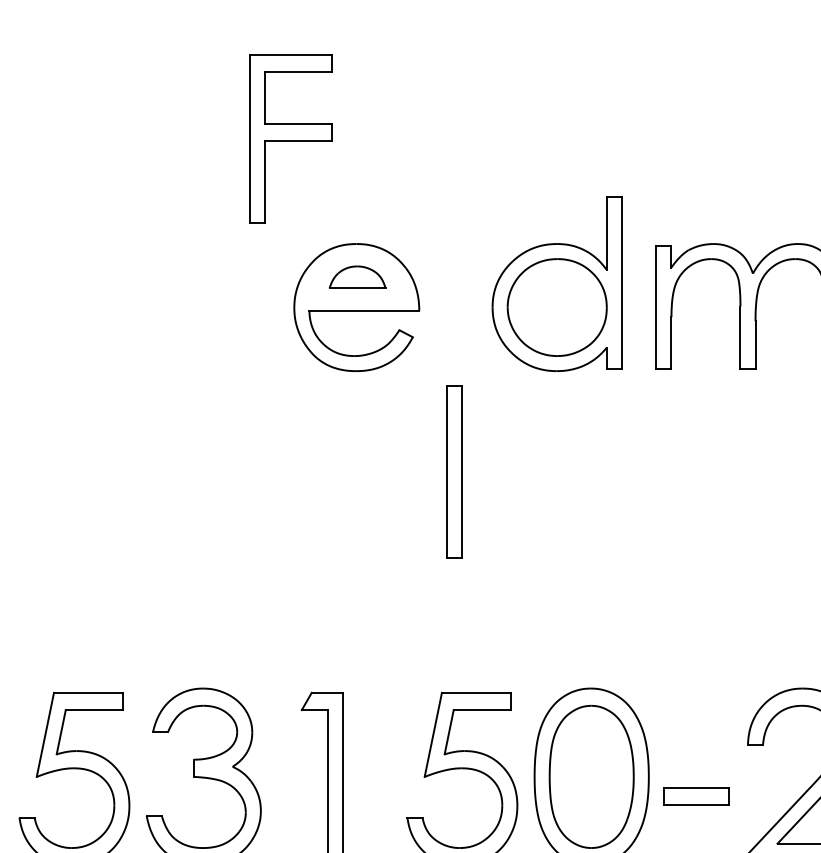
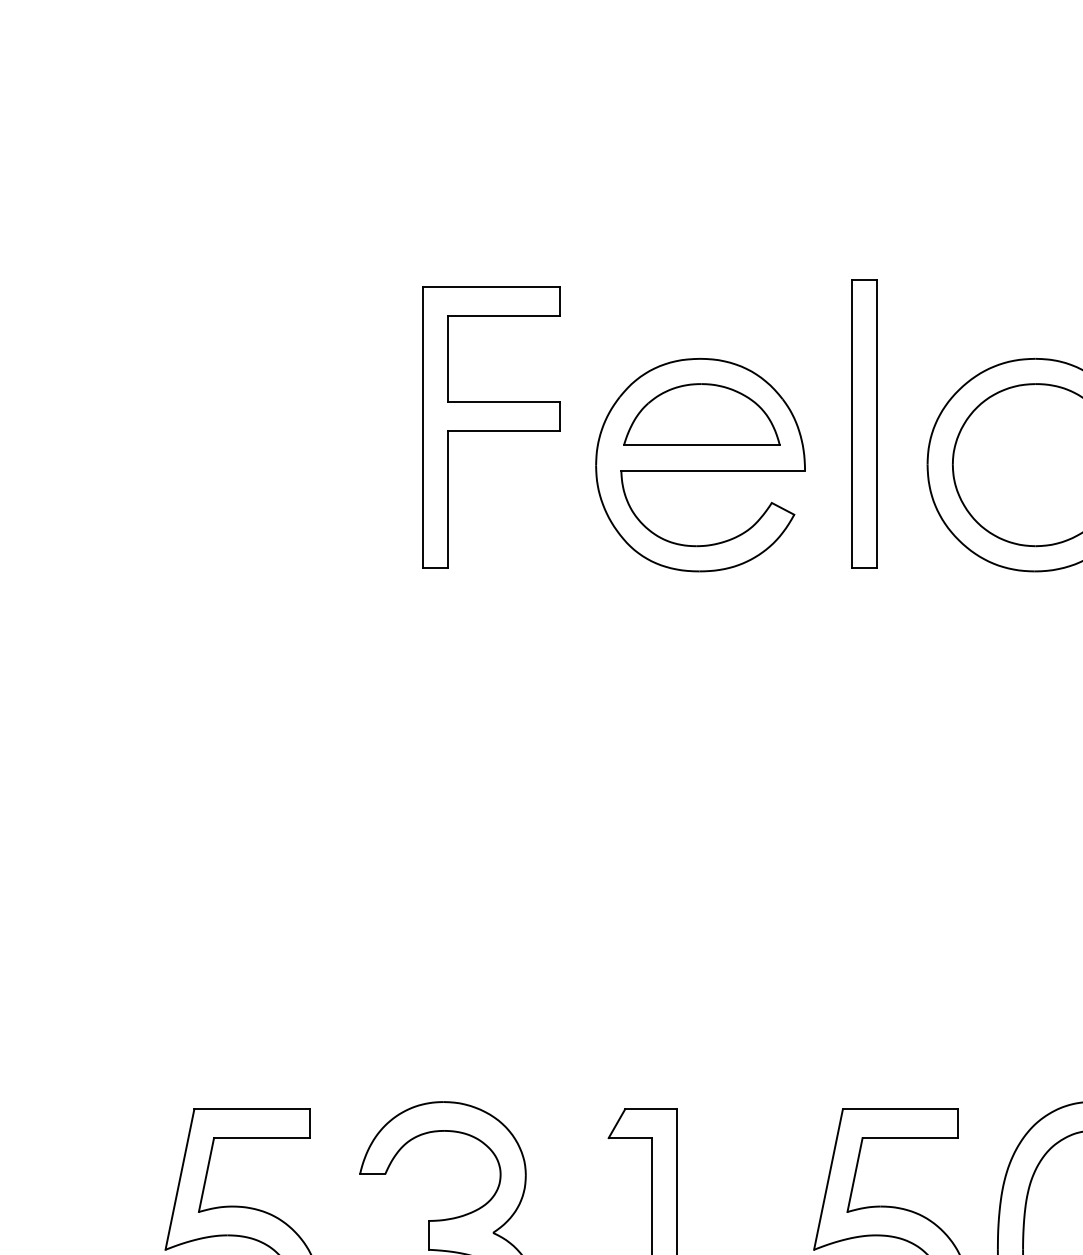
part: (290, 138) -> (491, 426), moved
part: (357, 277) -> (701, 414), size x1.67
part: (454, 471) -> (863, 423), moved

